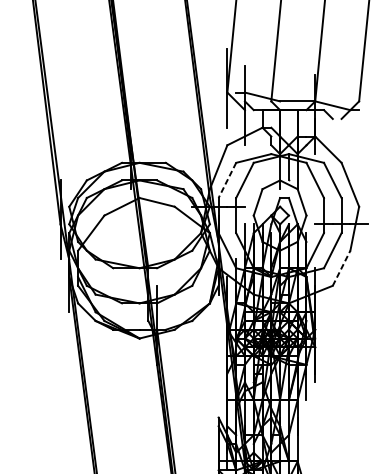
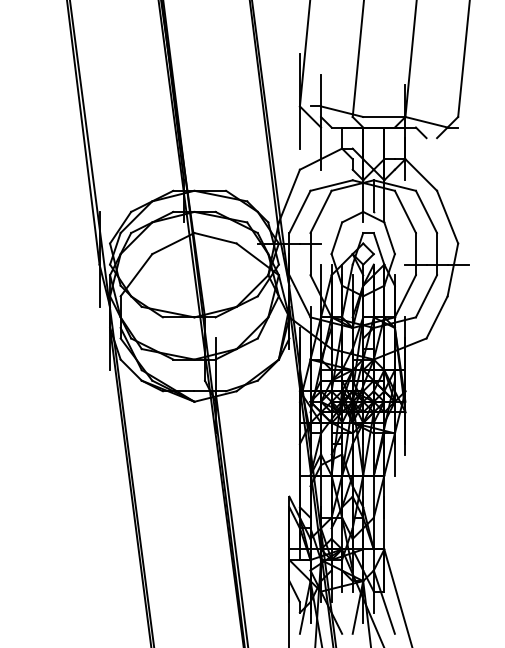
line: (227, 180) -> (299, 211), dashed -> solid
line: (341, 268) -> (437, 317), dashed -> solid

